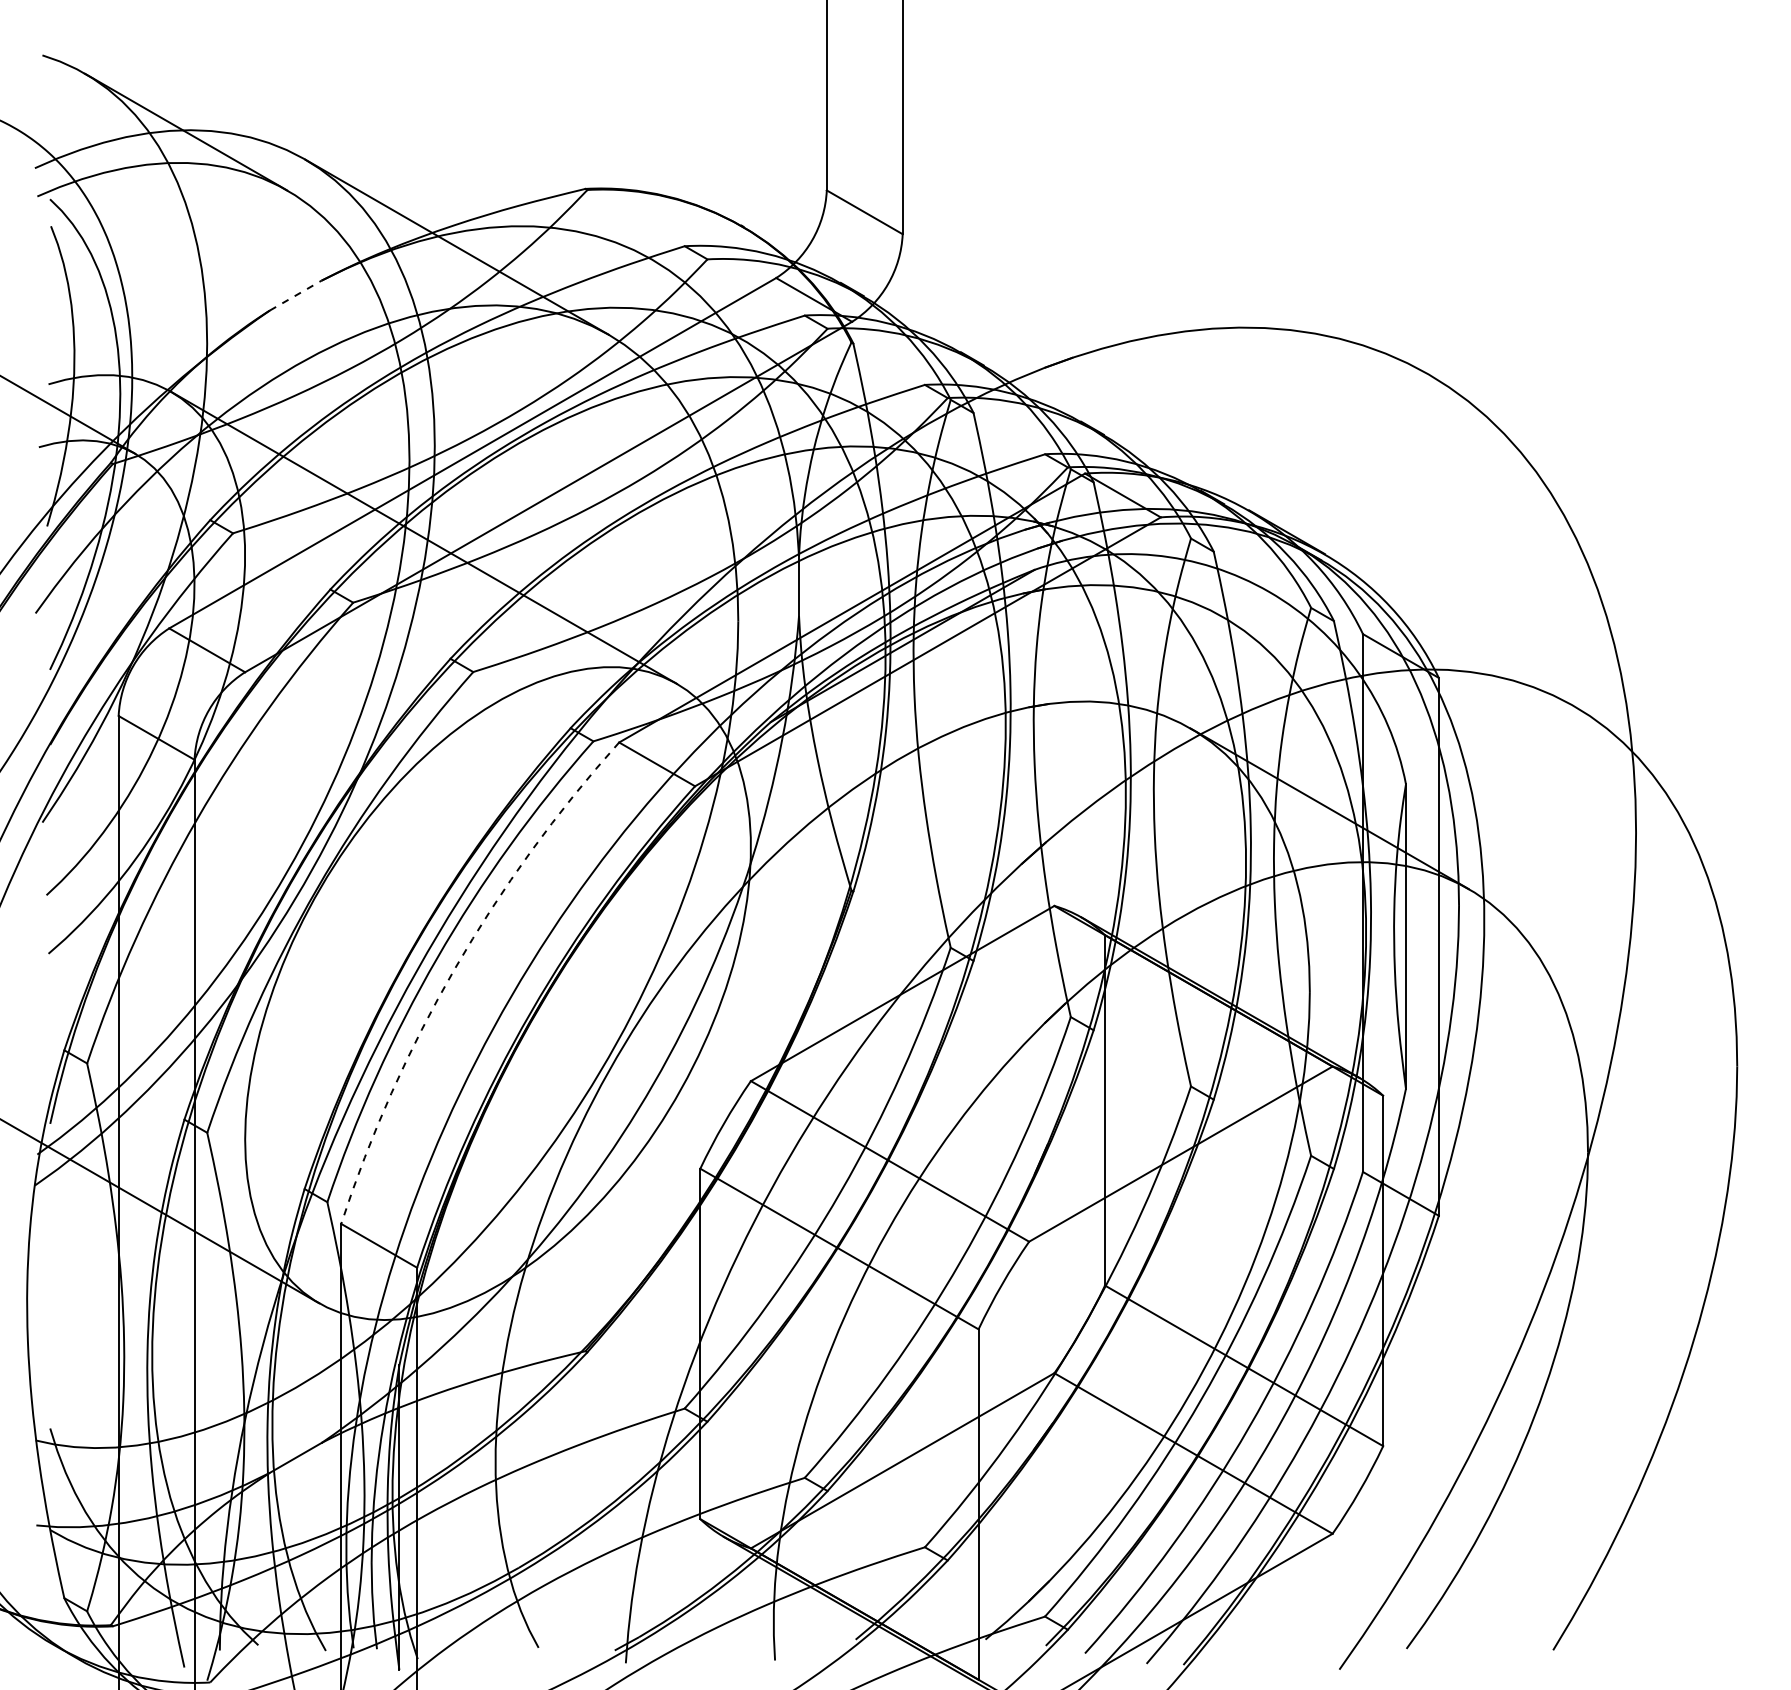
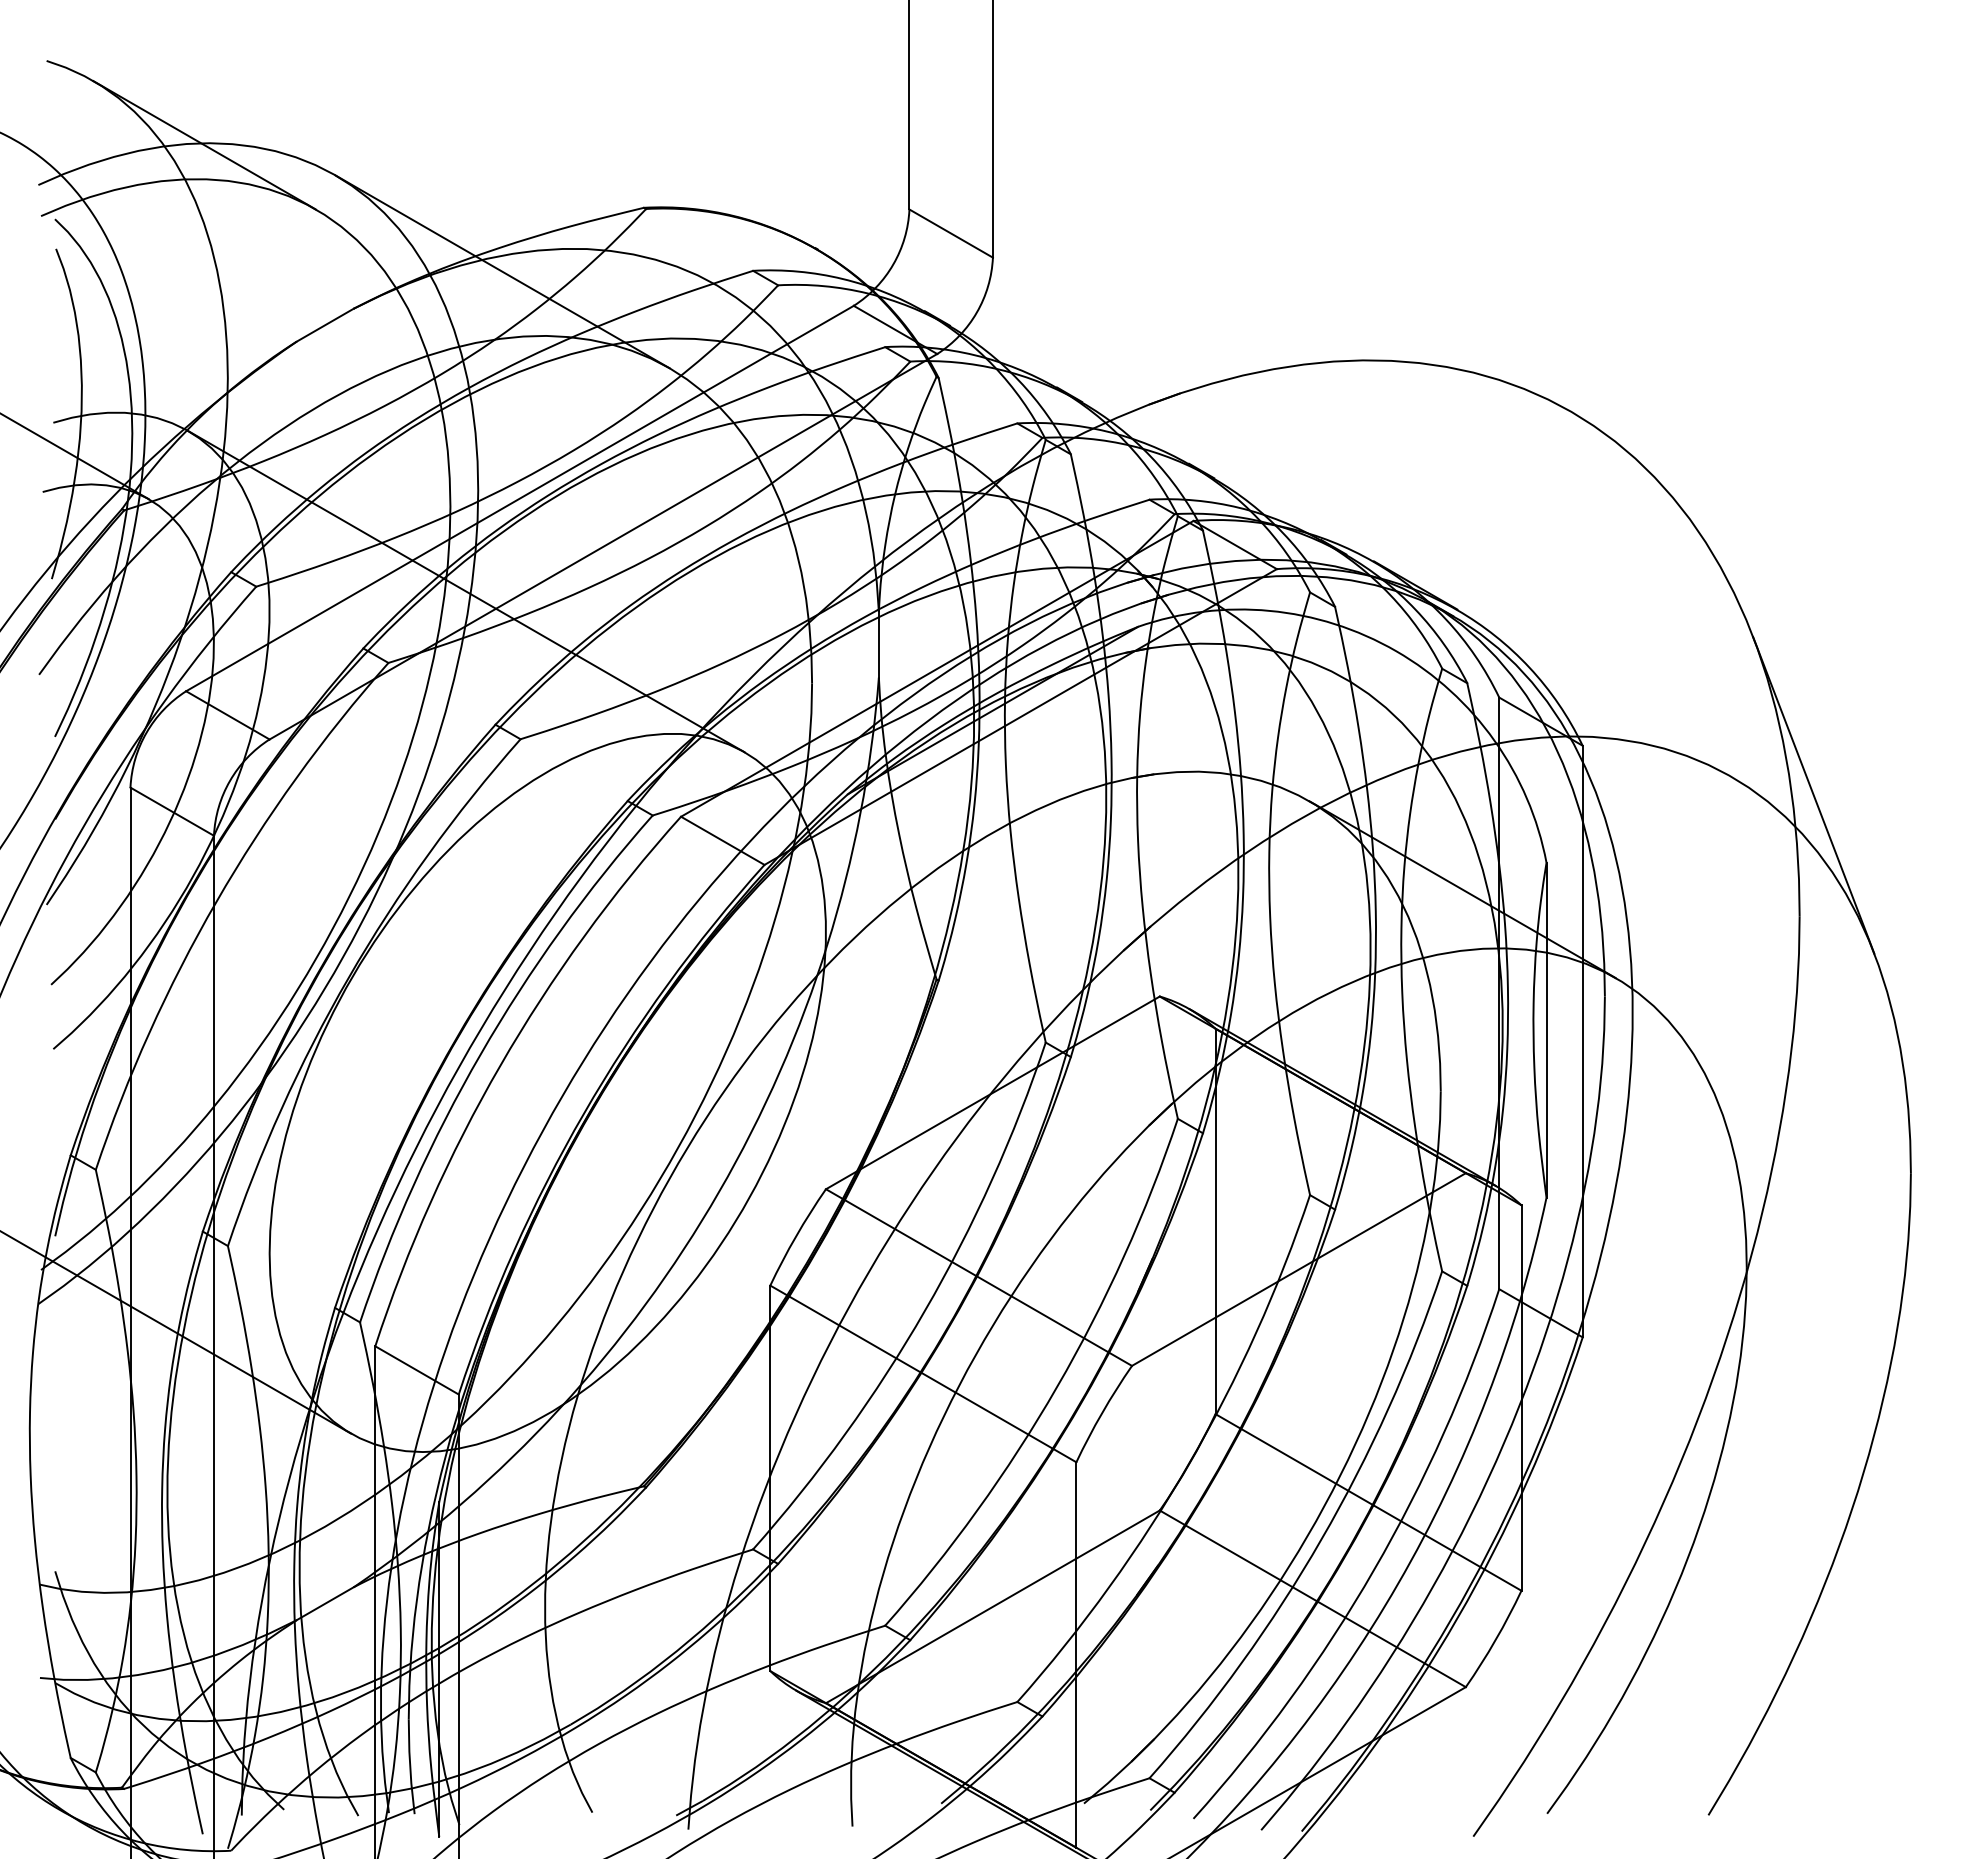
line: (295, 295) -> (325, 325), dashed -> solid
line: (1648, 722) -> (1813, 794), added
arc: (455, 968) -> (500, 1065), dashed -> solid

